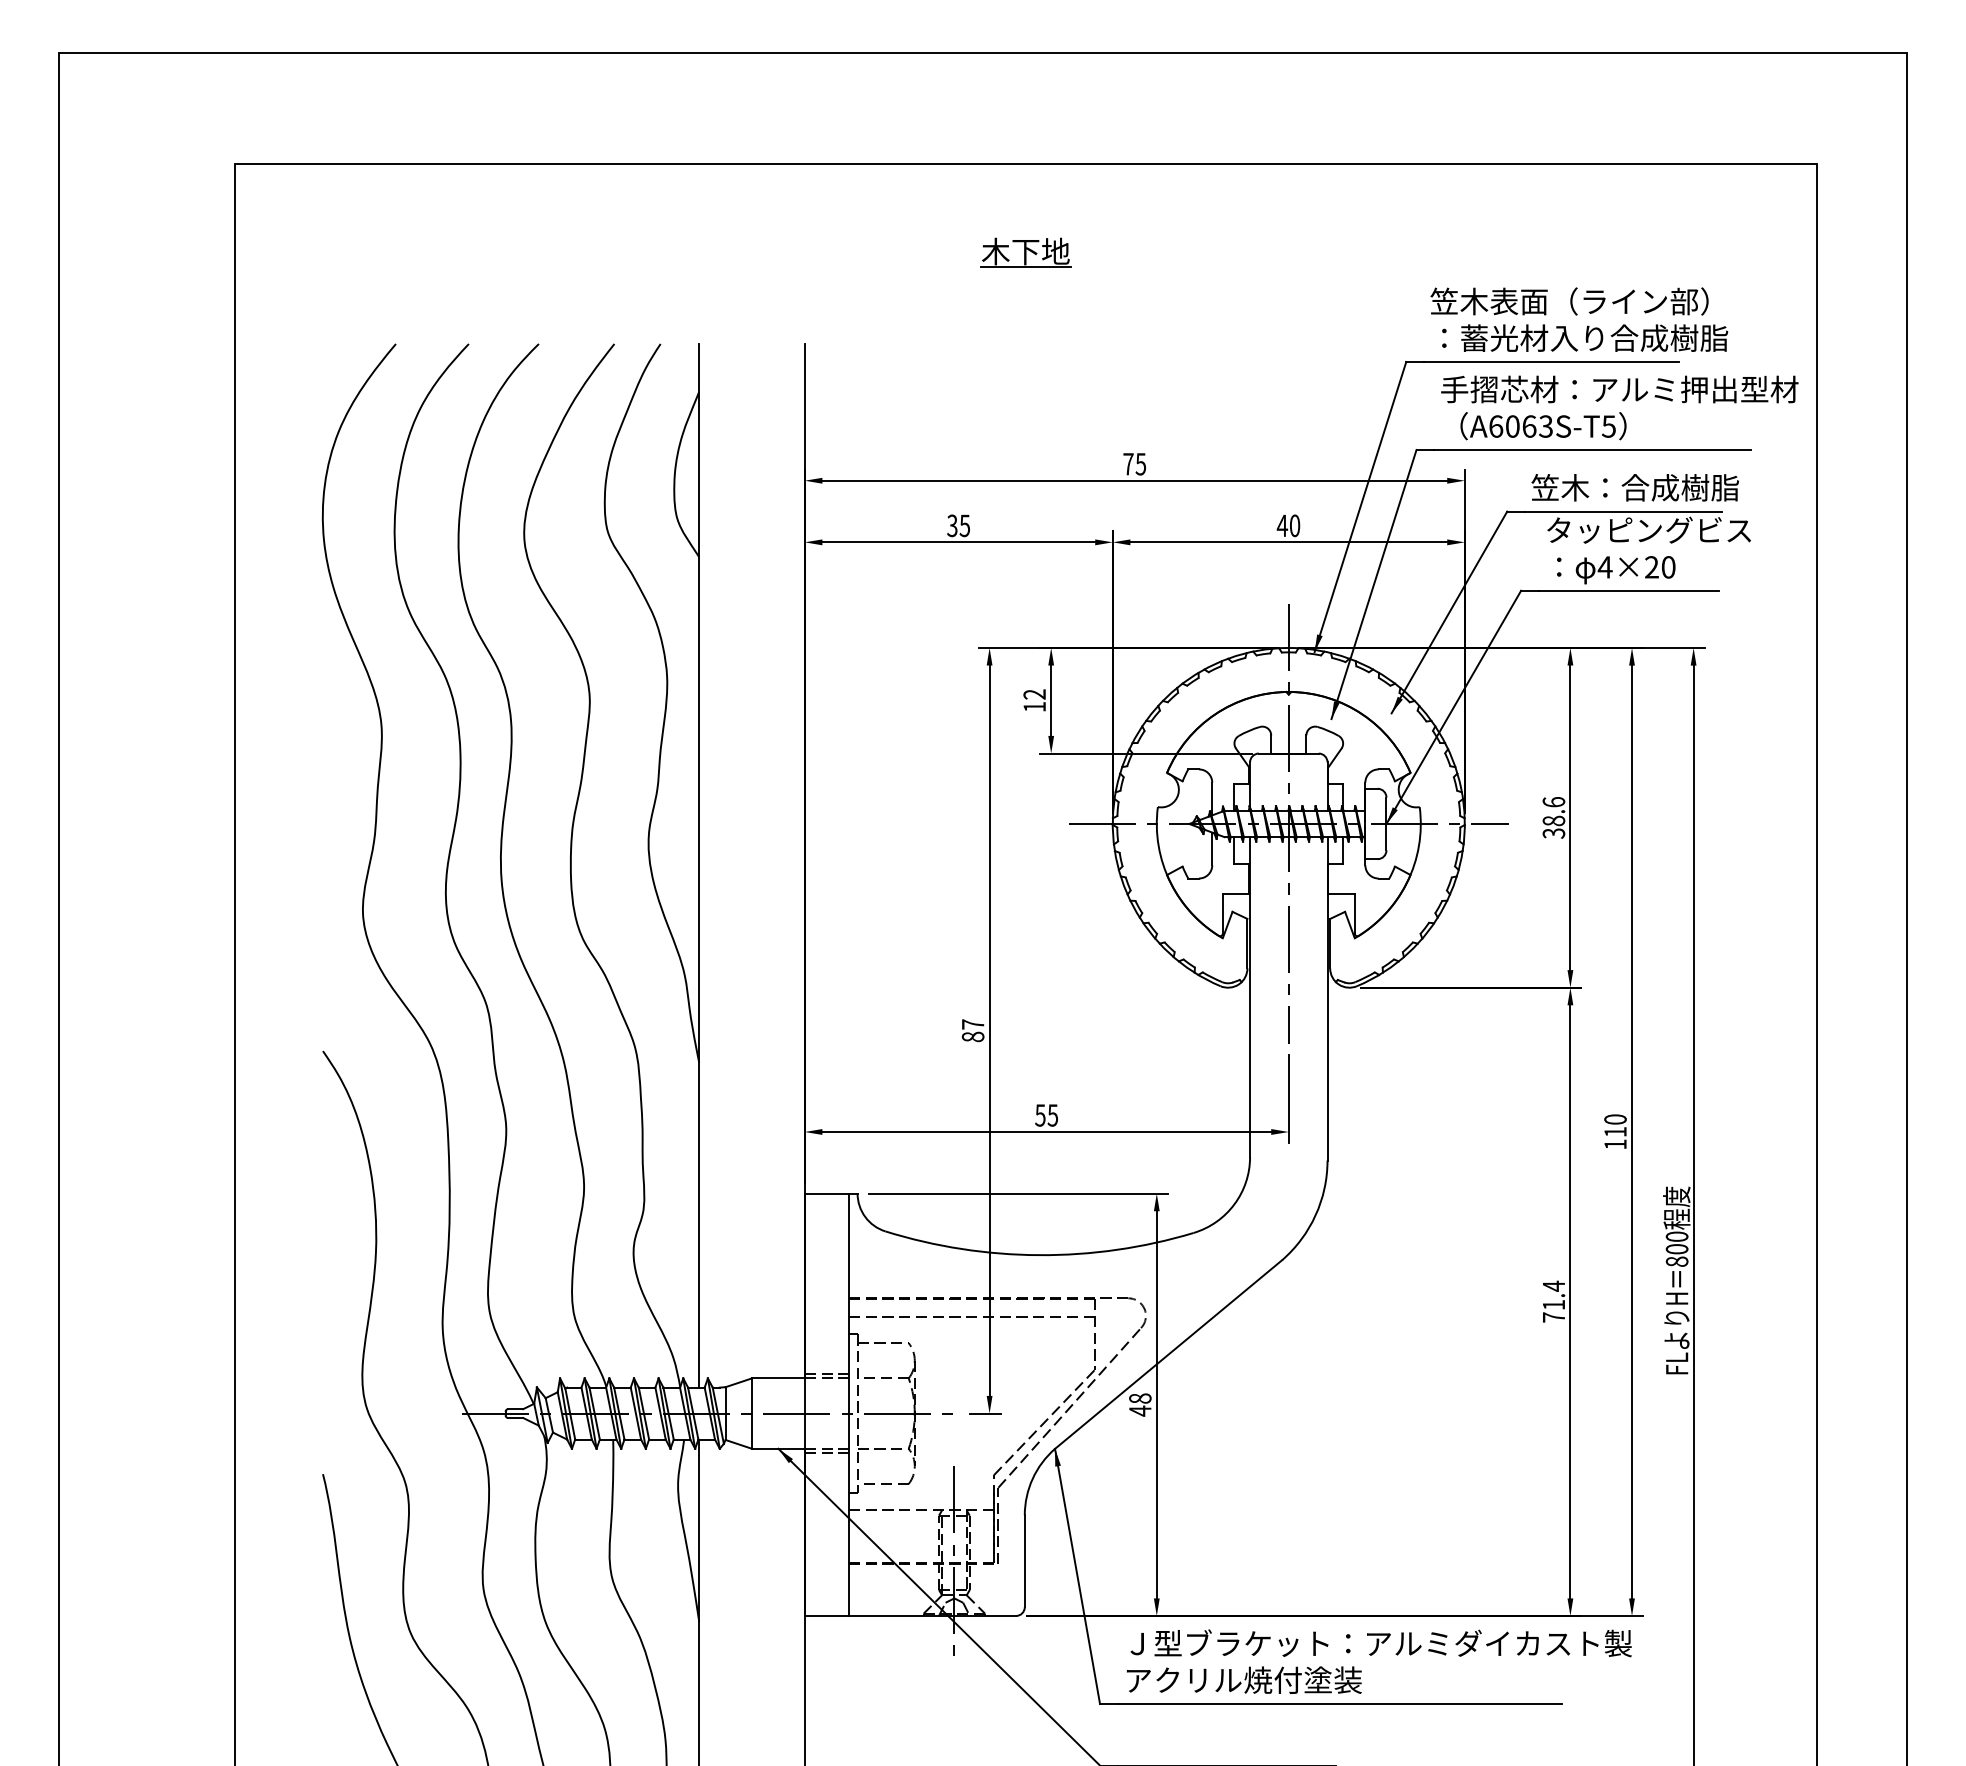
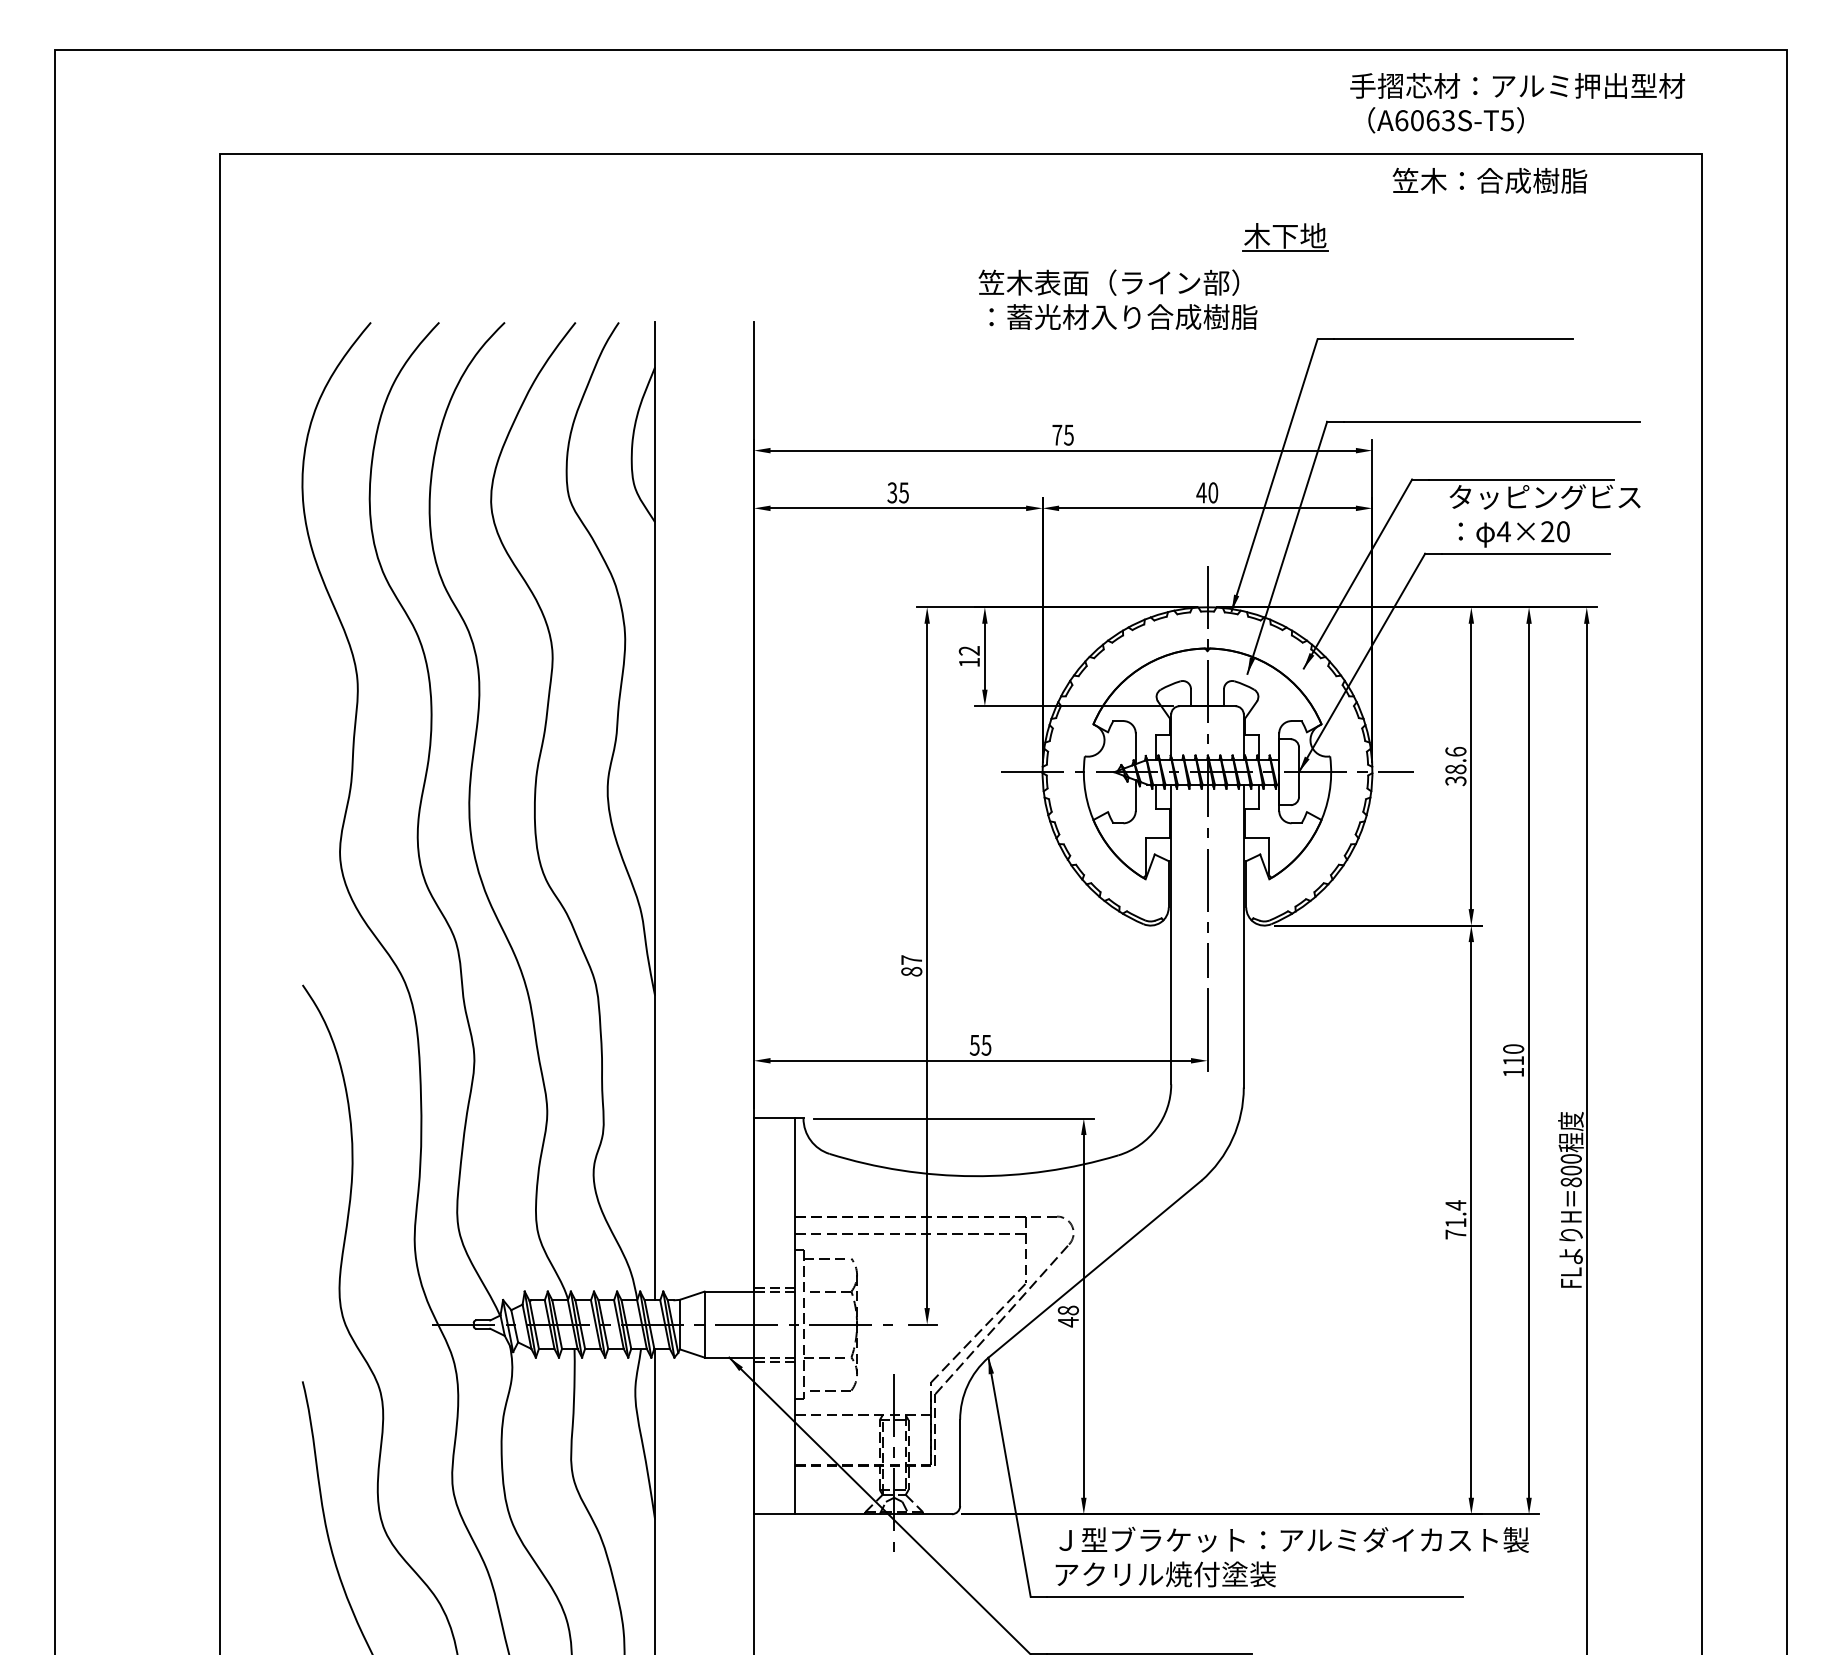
part: (1025, 252) -> (1284, 236), moved
text: (1579, 319) -> (1118, 299), moved
text: (1619, 407) -> (1517, 102), moved
text: (1634, 487) -> (1489, 180), moved

